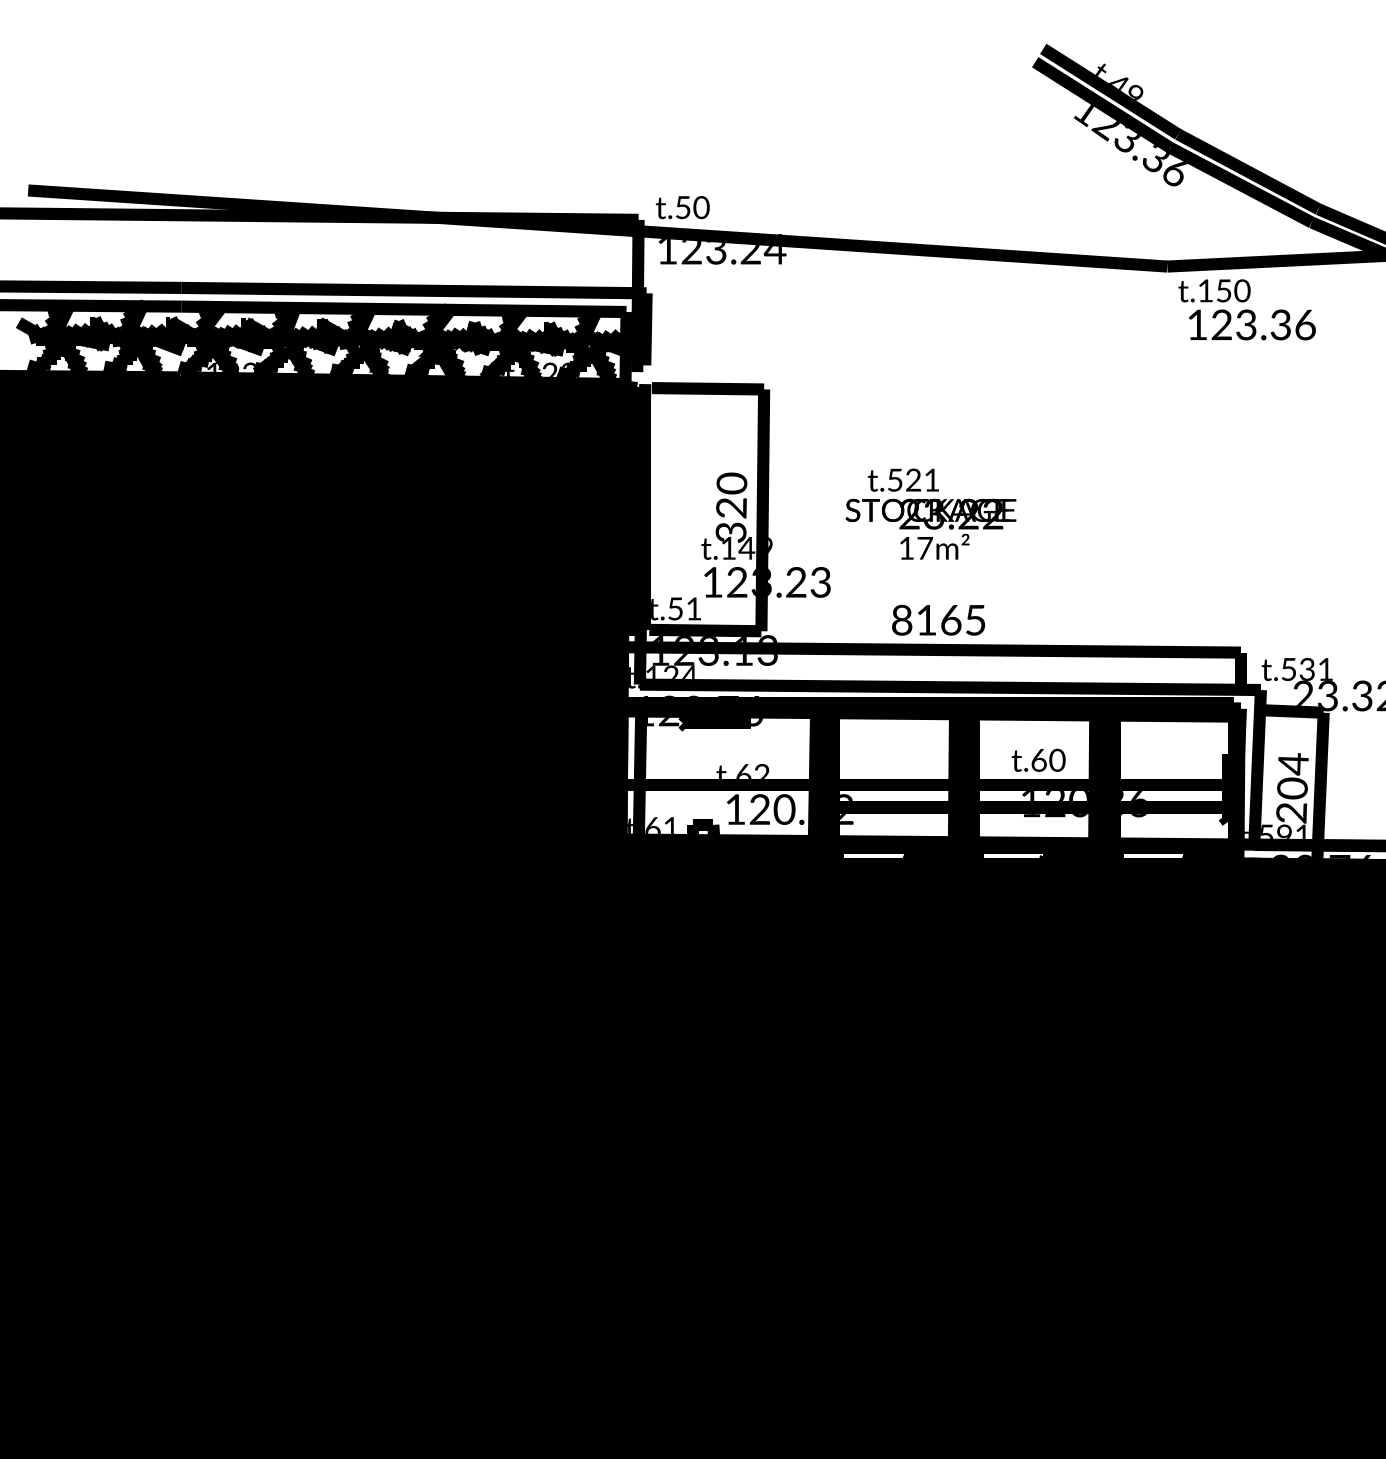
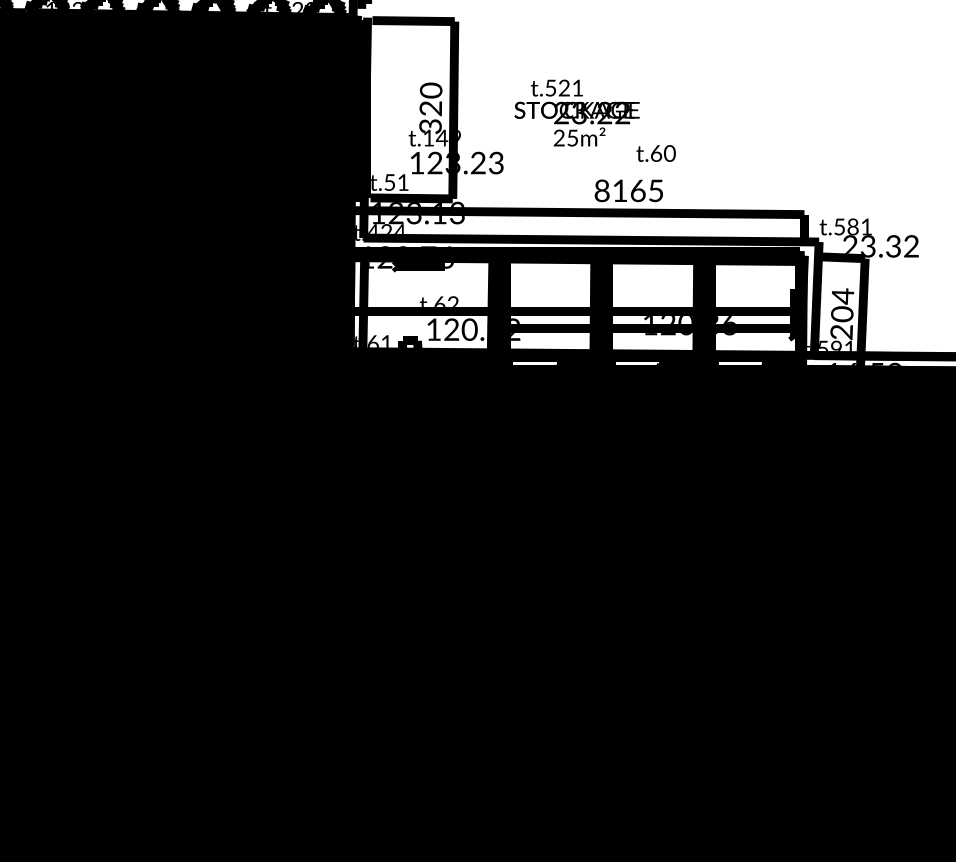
text: (915, 547) -> (565, 137), 17m² -> 25m²
text: (938, 619) -> (628, 190), moved
text: (1306, 669) -> (852, 226), t.531 -> t.581
text: (651, 671) -> (372, 228), t.124 -> t.424
text: (1038, 759) -> (656, 152), moved
text: (1322, 856) -> (864, 364), 20.76 -> 16.52

